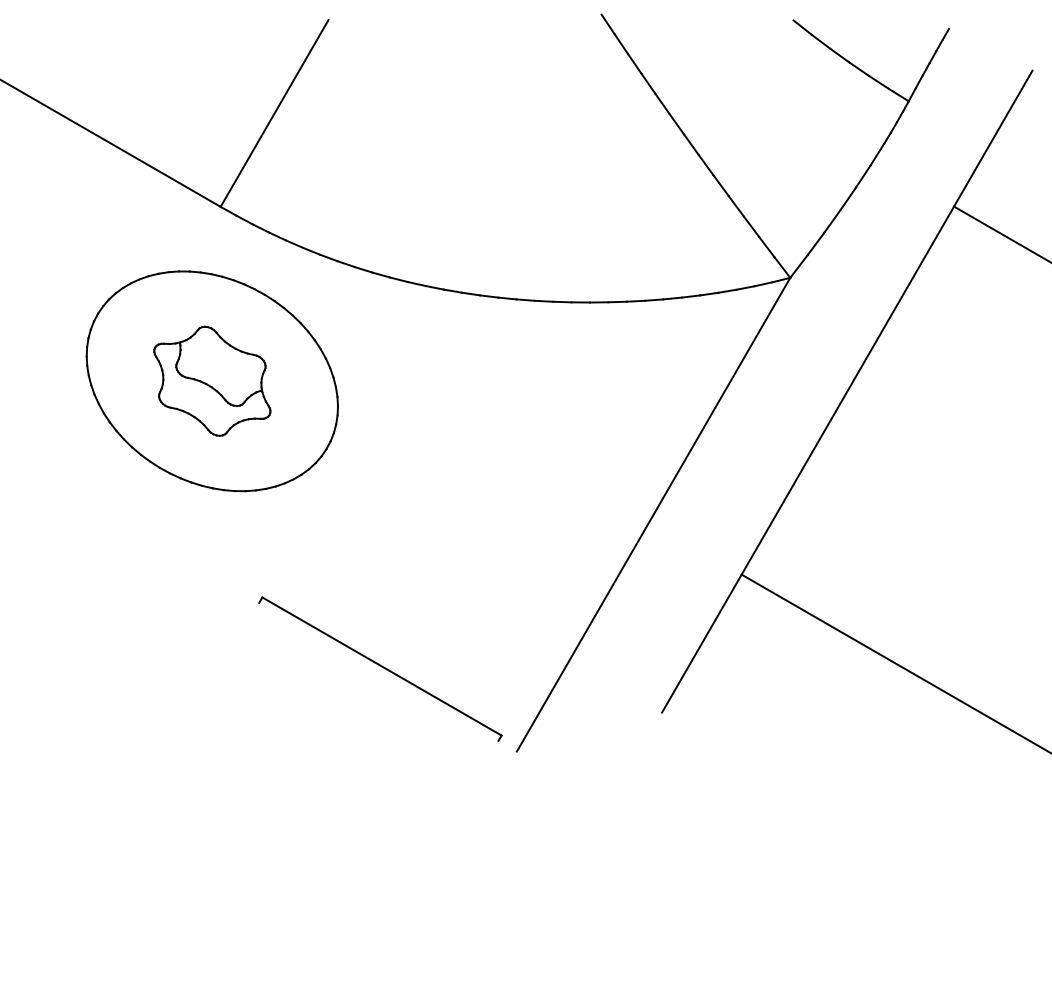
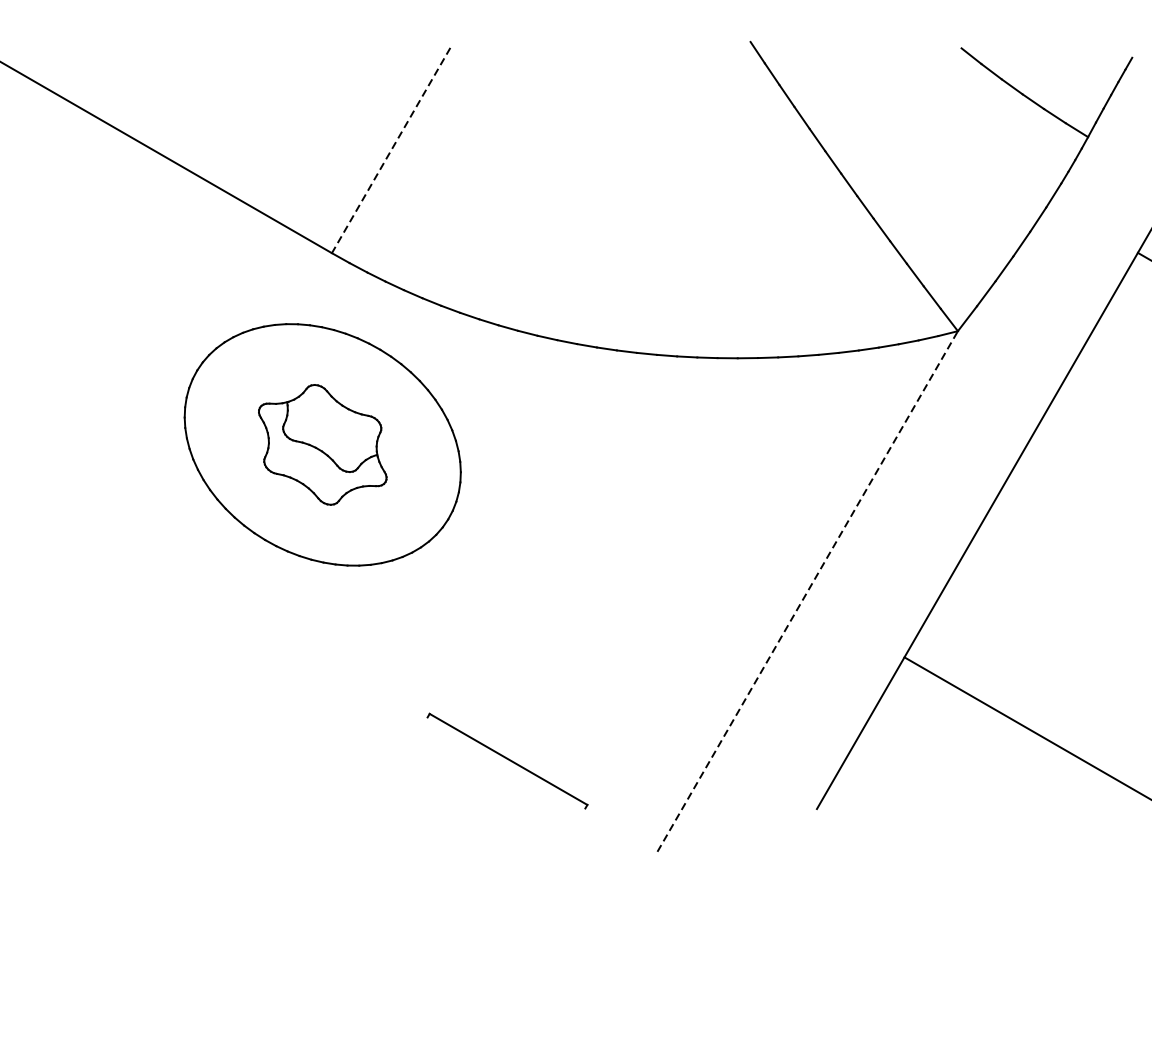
line: (274, 113) -> (391, 150), solid -> dashed
line: (653, 514) -> (807, 591), solid -> dashed
part: (380, 668) -> (507, 760), size x0.6

